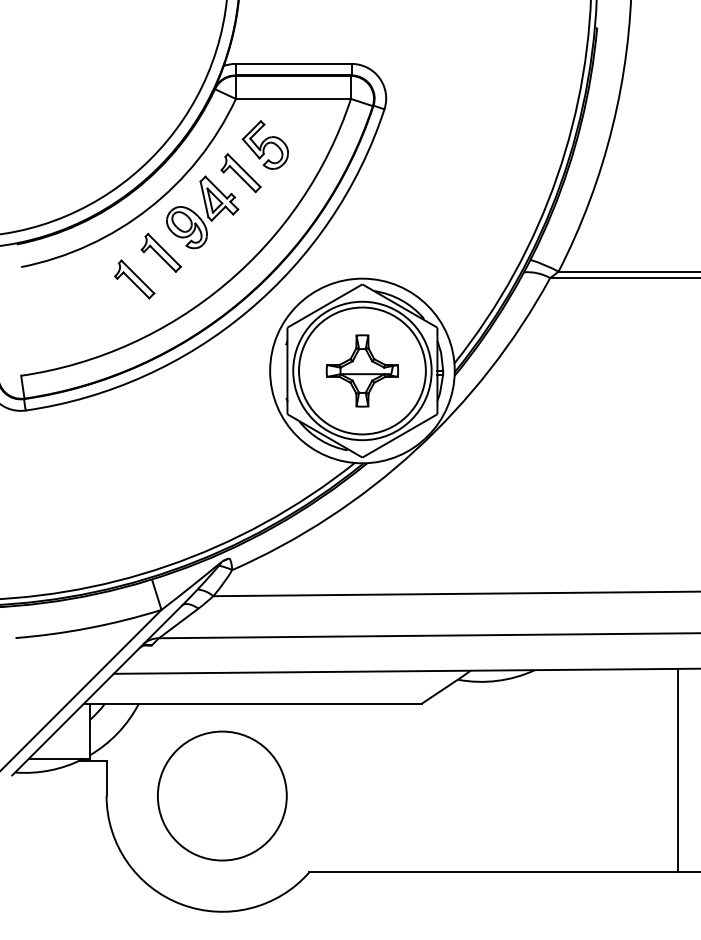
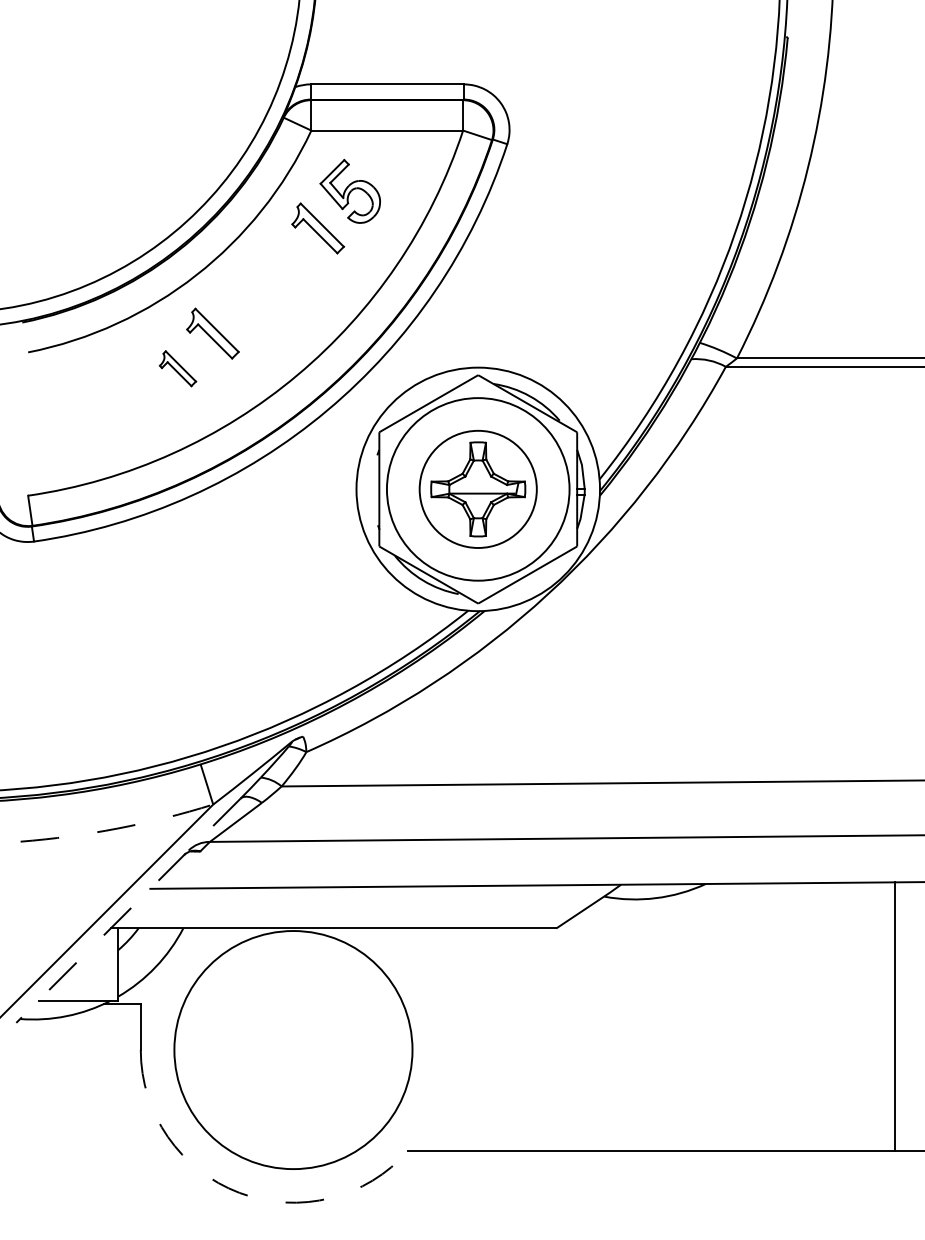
part: (202, 212) -> (267, 280), removed
part: (134, 279) -> (177, 368), size x0.7
circle: (362, 370) -> (478, 488), size x0.7
arc: (89, 628) -> (118, 829), solid -> dashed
line: (96, 690) -> (127, 910), solid -> dashed
circle: (221, 795) -> (292, 1049), size x1.4
arc: (181, 904) -> (239, 1193), solid -> dashed

